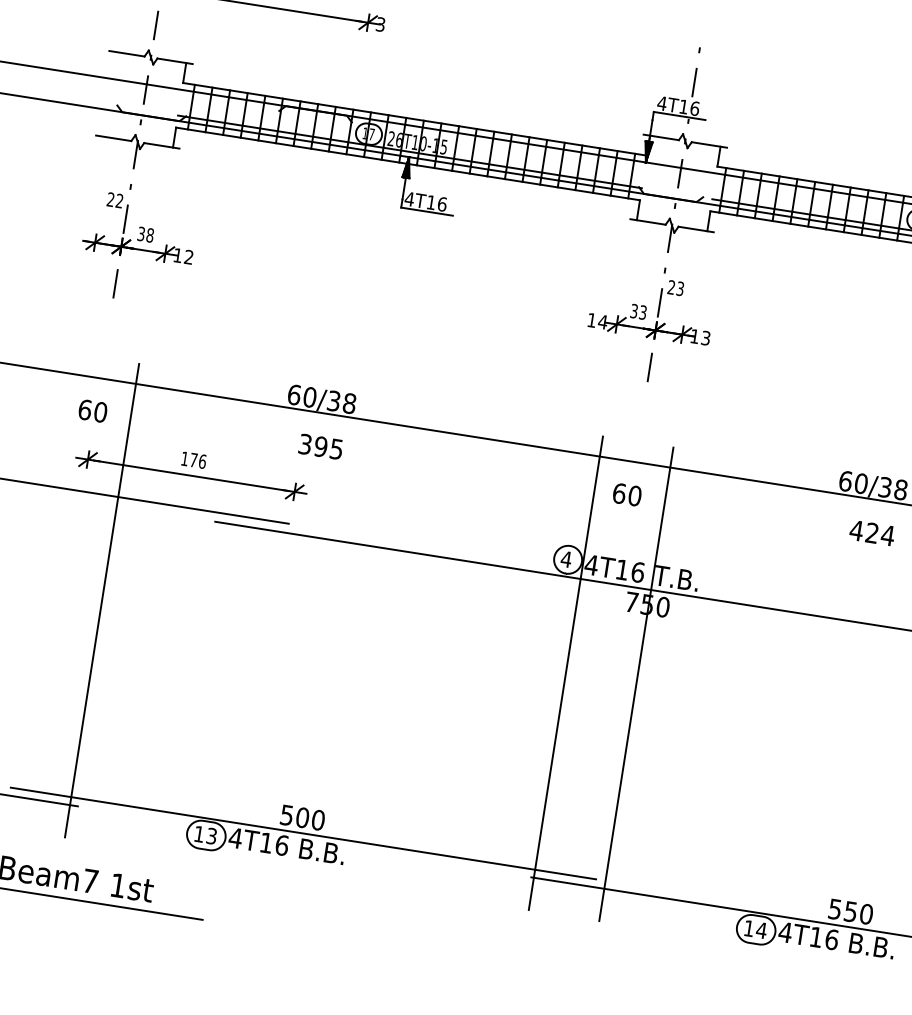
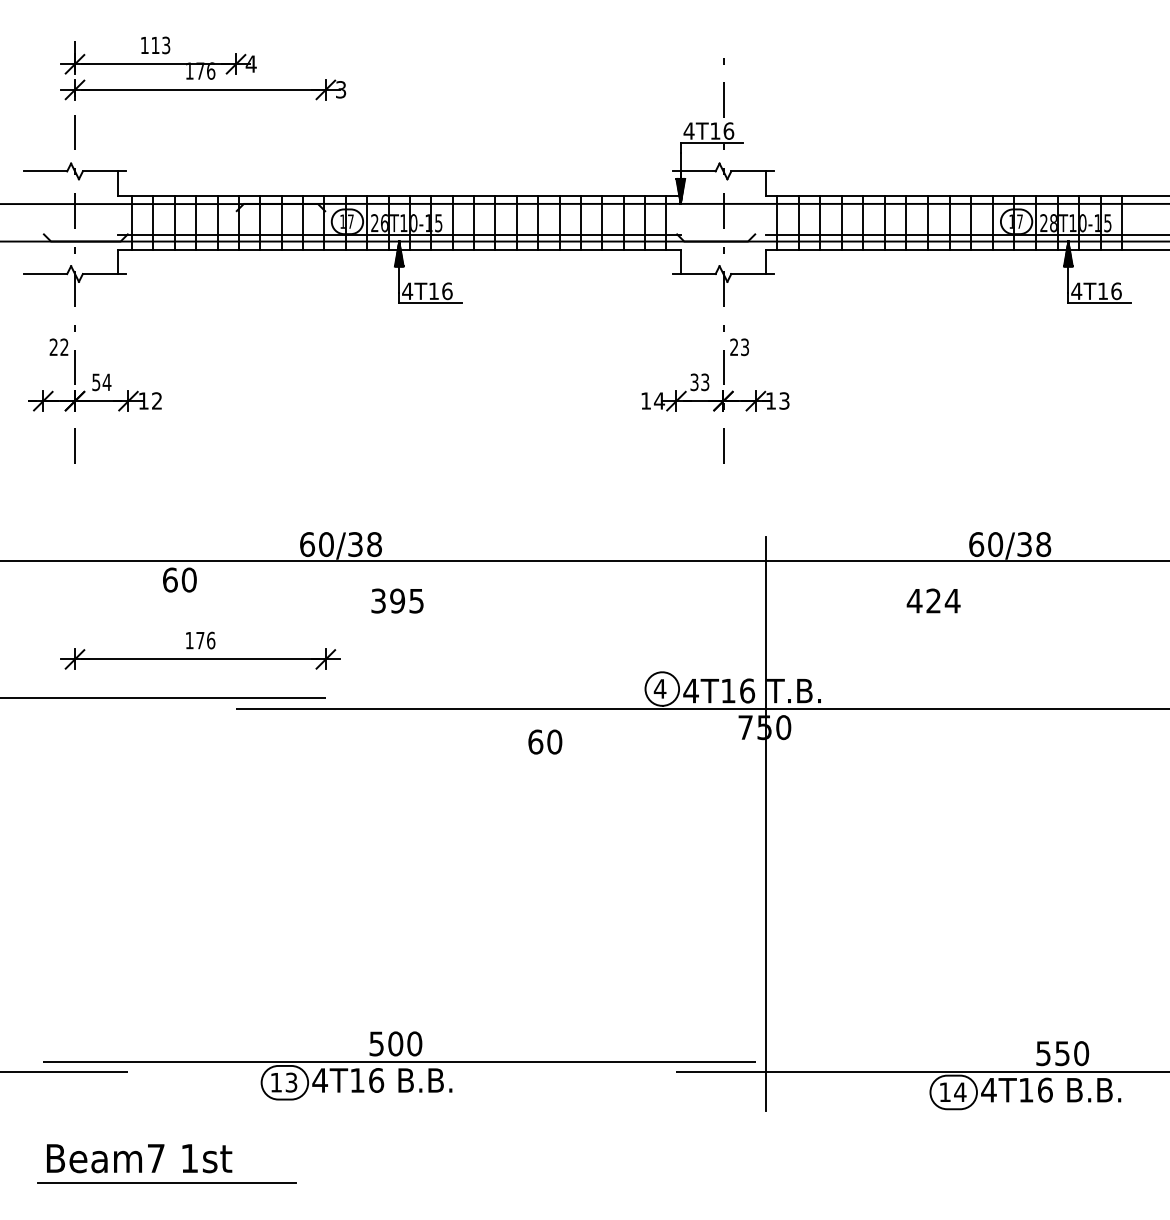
text: (145, 234) -> (101, 382), 38 -> 54
text: (92, 410) -> (179, 579), moved
text: (320, 446) -> (397, 600), moved
text: (627, 494) -> (545, 741), moved
text: (872, 532) -> (933, 600), moved
line: (101, 600) -> (117, 823), removed
line: (565, 672) -> (680, 823), removed

